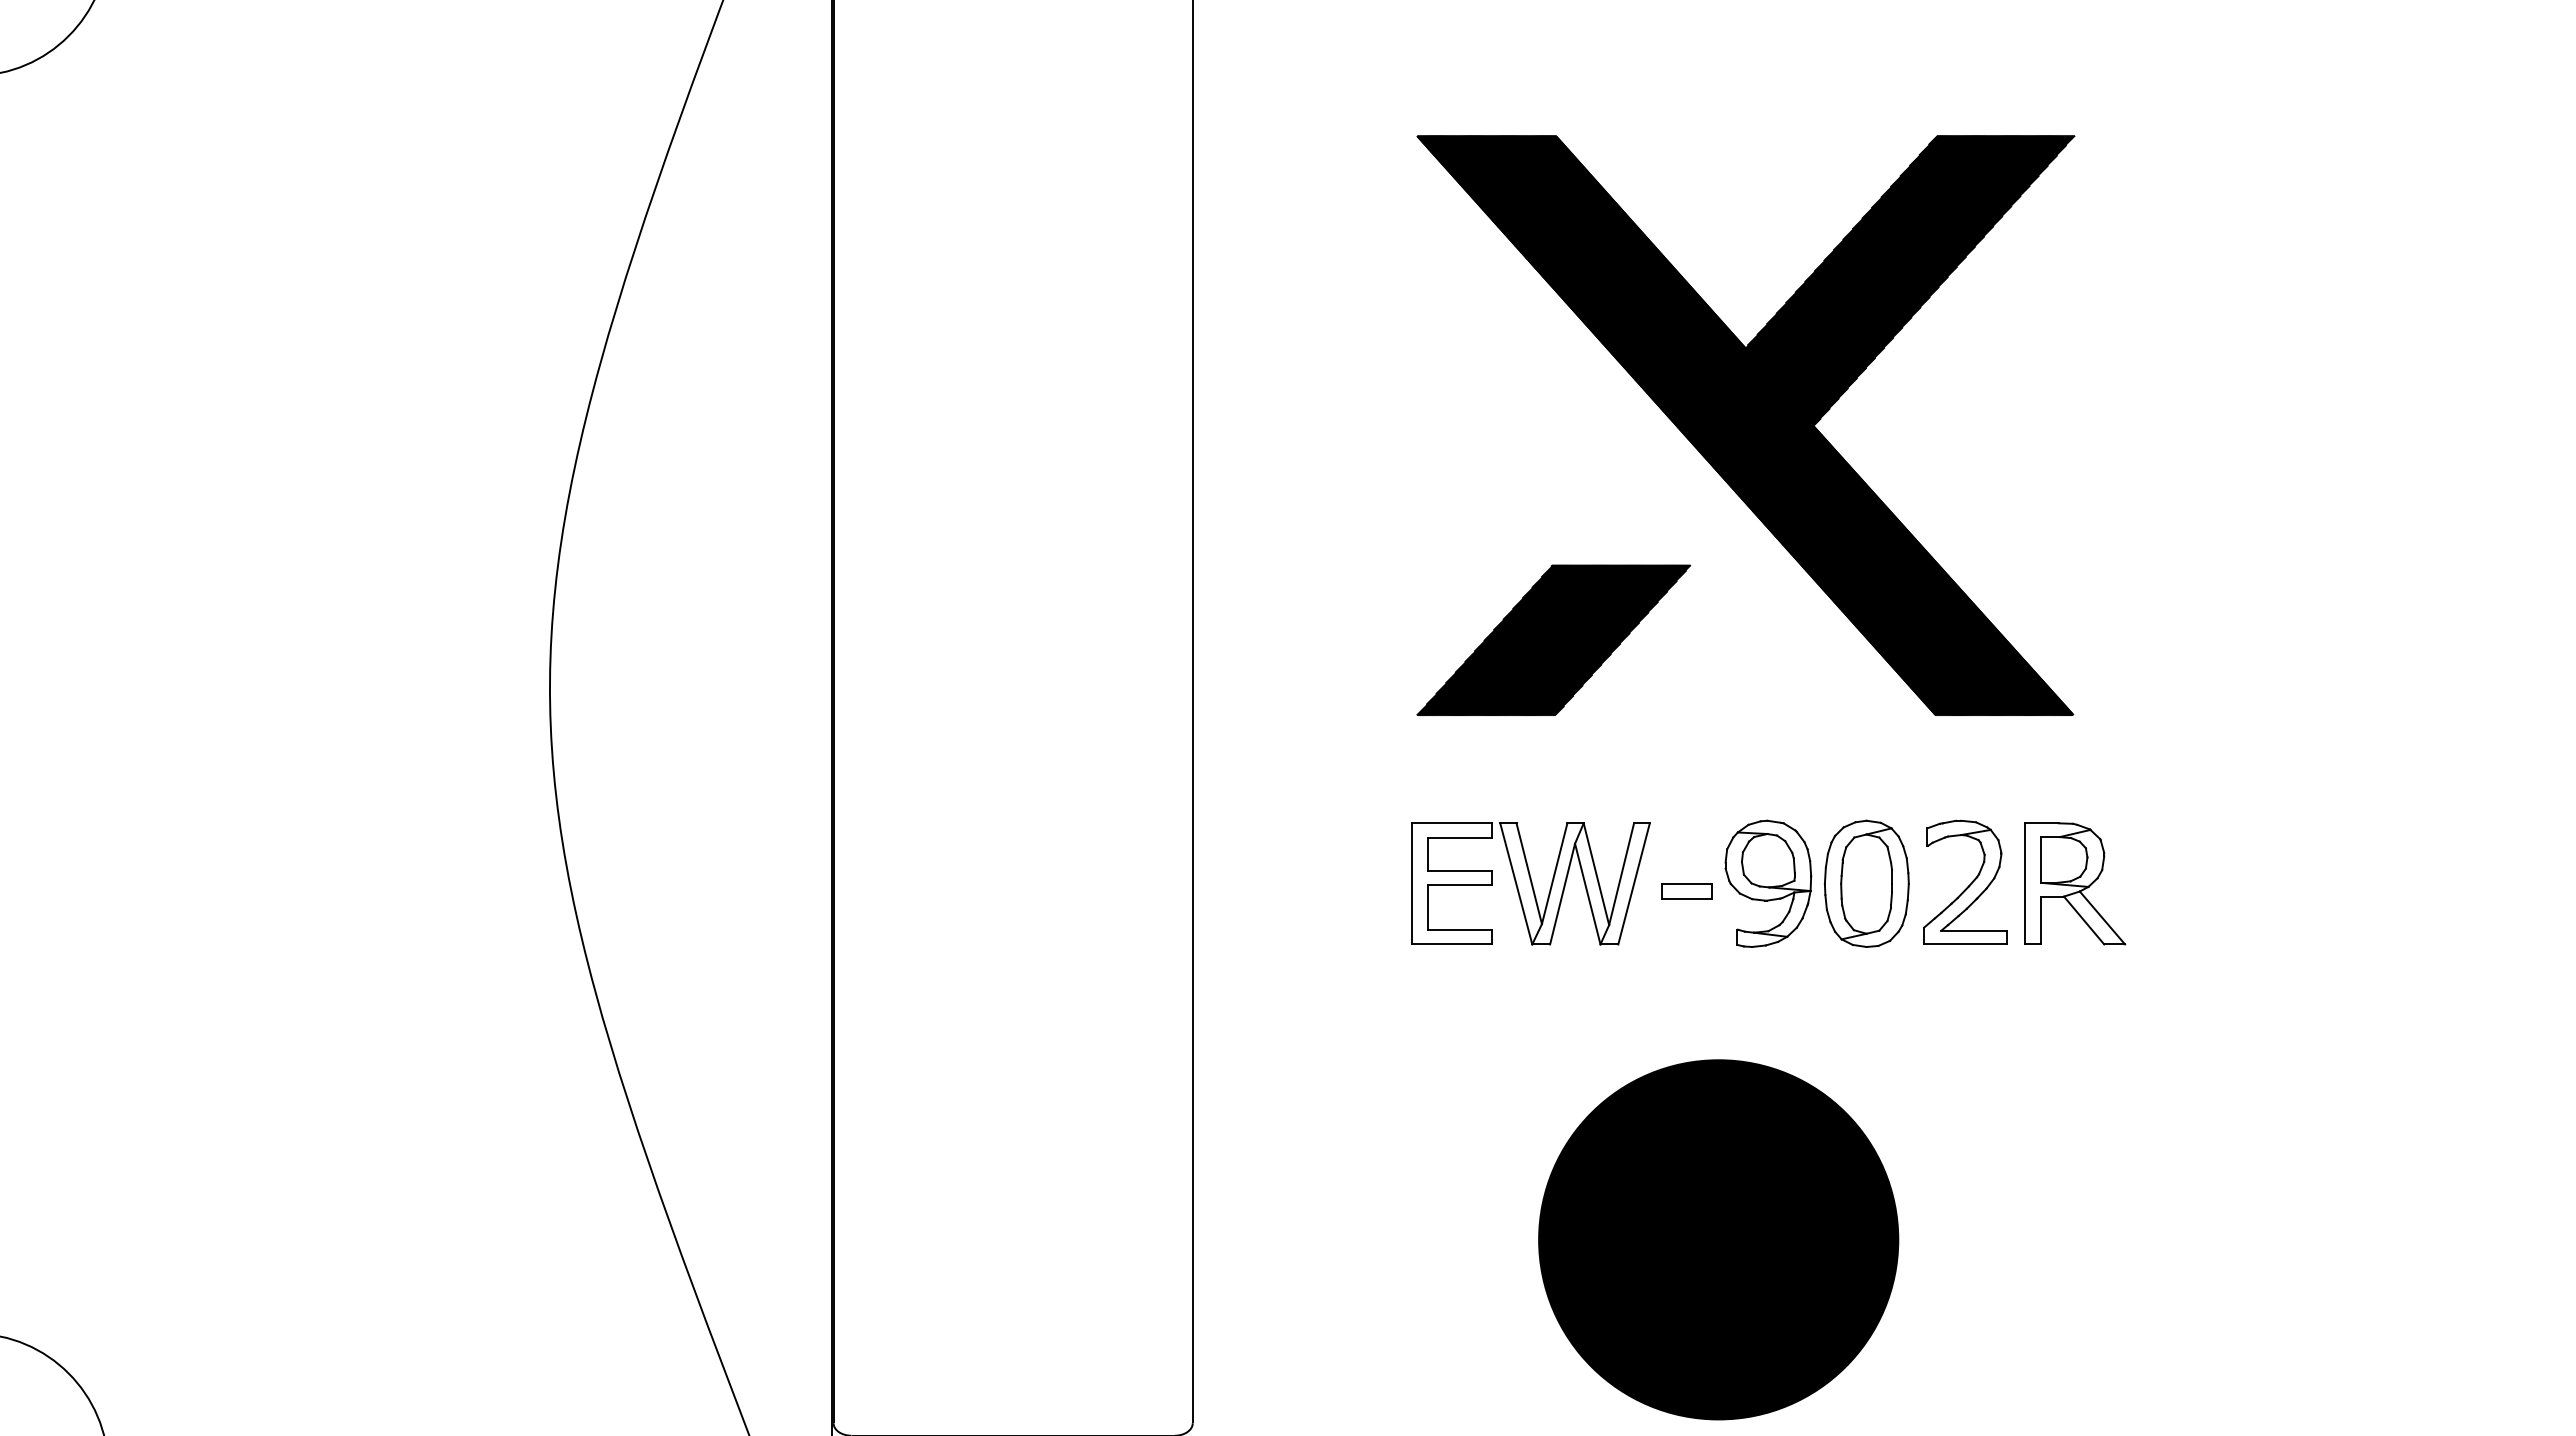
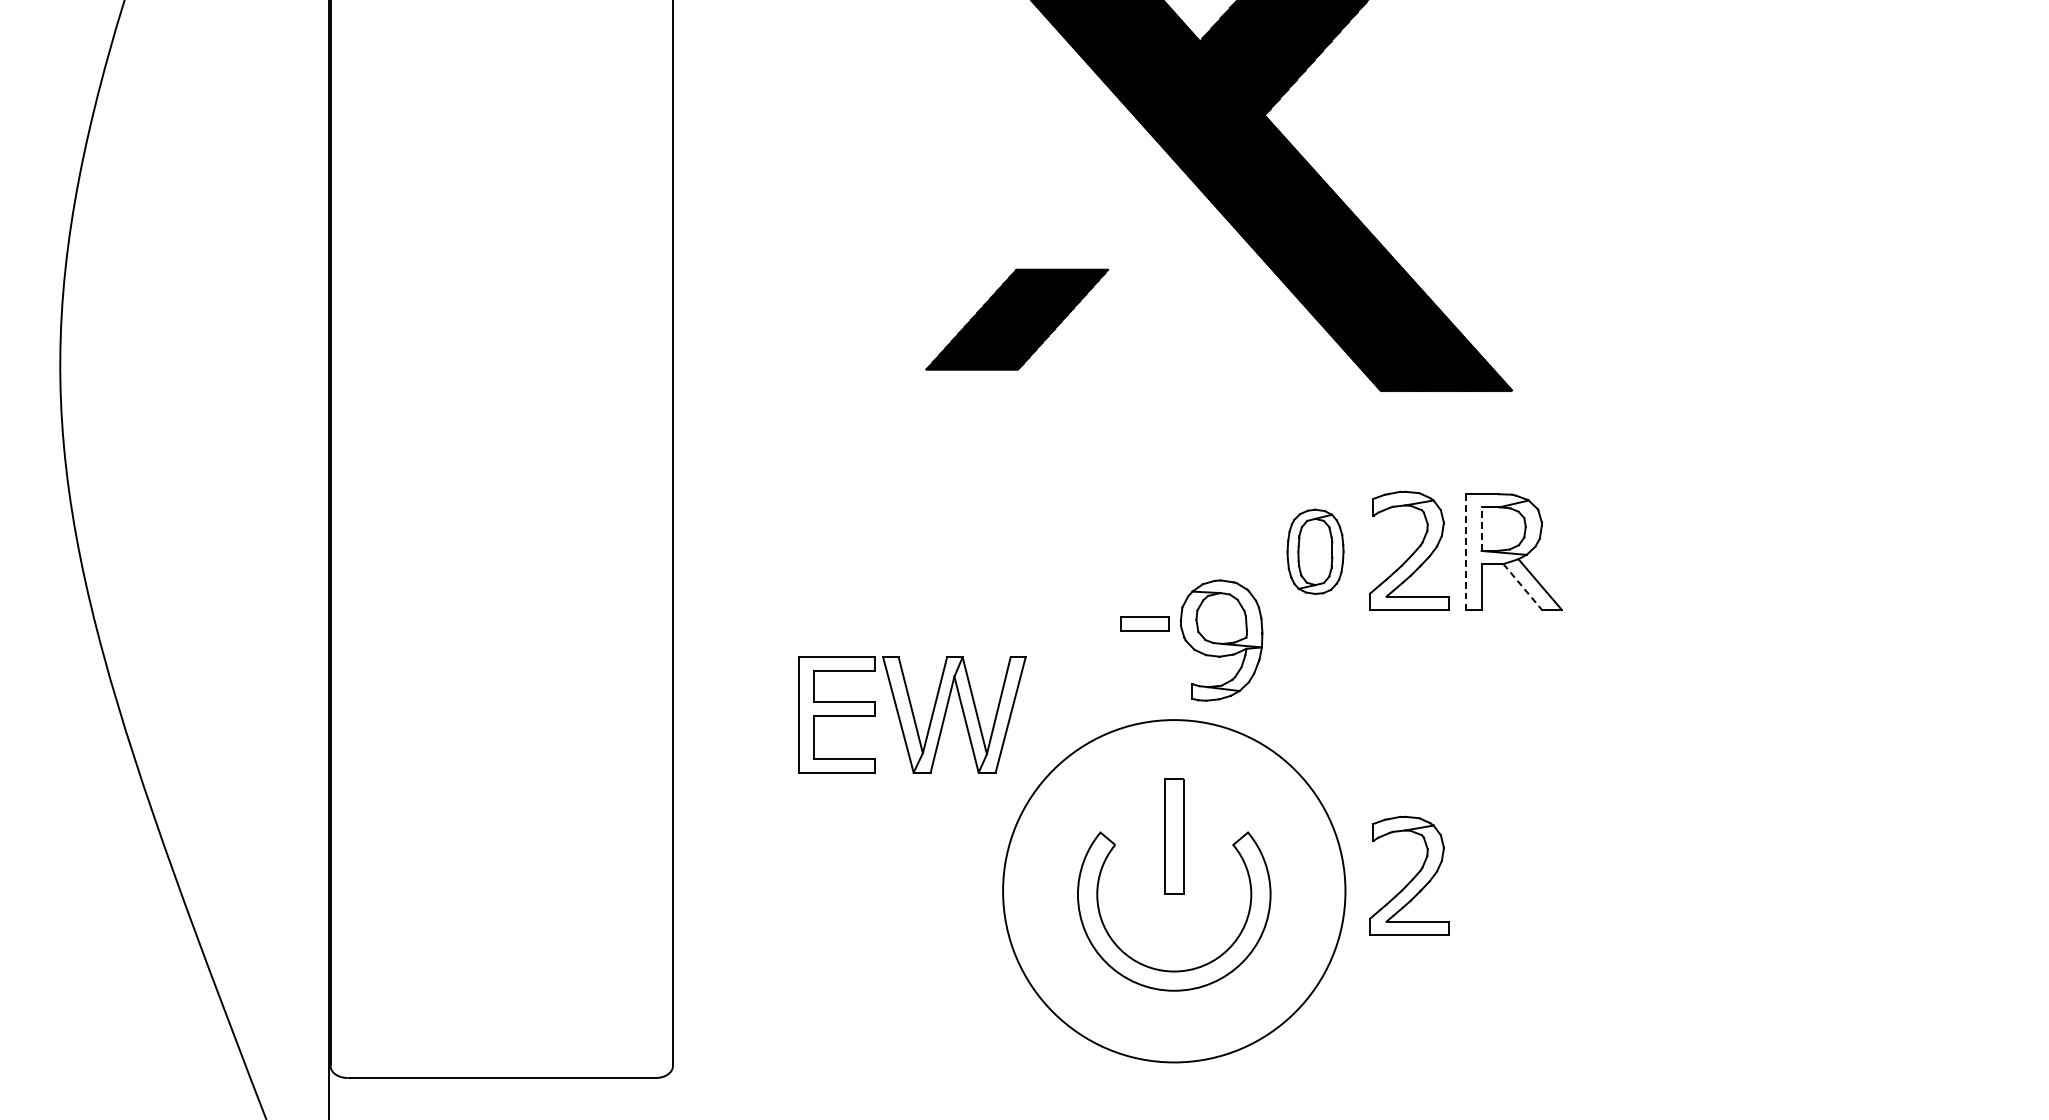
part: (1553, 639) -> (1016, 319), size x0.7
line: (2041, 859) -> (1481, 528), solid -> dashed
part: (1530, 883) -> (911, 714), moved
part: (1768, 883) -> (1221, 640), moved
part: (1866, 883) -> (1315, 551), size x0.7
line: (2024, 883) -> (1465, 551), solid -> dashed
part: (1686, 891) -> (1144, 624), moved
line: (2084, 920) -> (1522, 586), solid -> dashed
part: (1965, 1222) -> (1409, 874), added
fill: (1718, 1239) -> (1174, 890), removed

